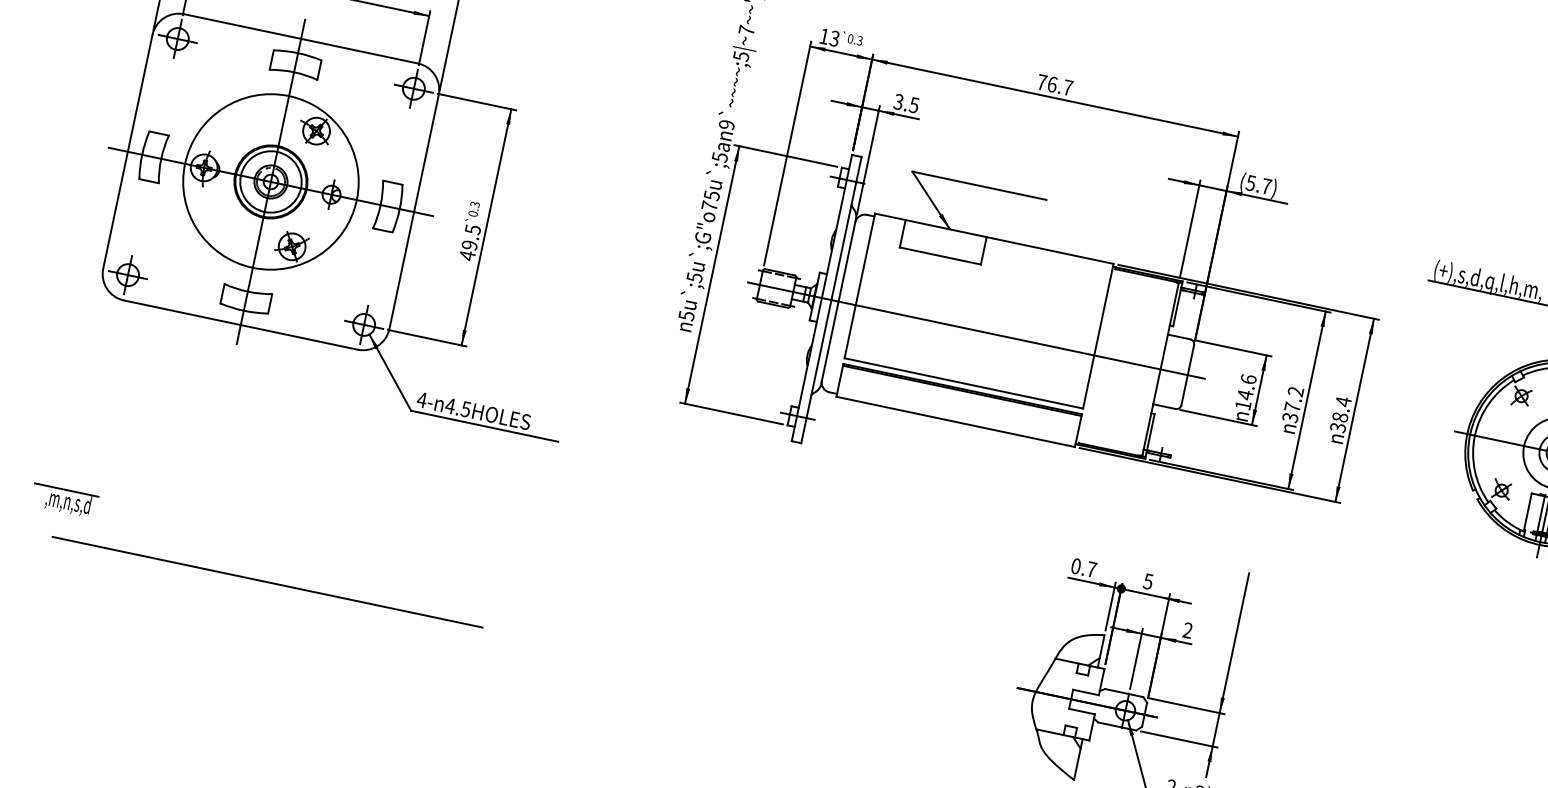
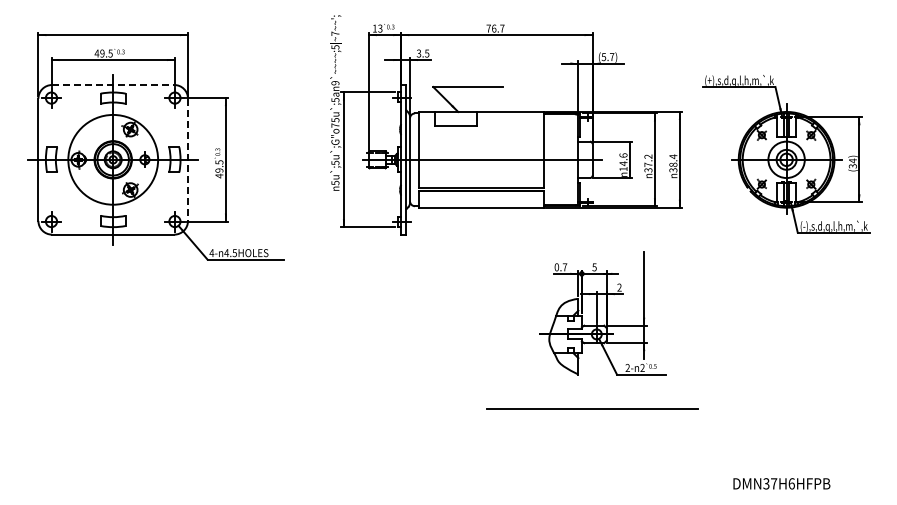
line: (301, 39) -> (113, 85), solid -> dashed
line: (414, 213) -> (188, 160), solid -> dashed
part: (64, 499) -> (43, 340), removed
line: (267, 581) -> (153, 360), removed

